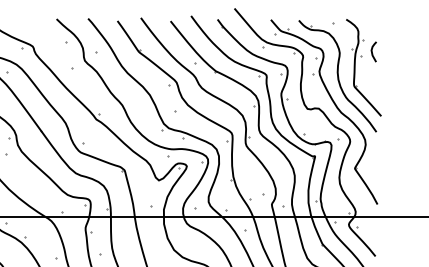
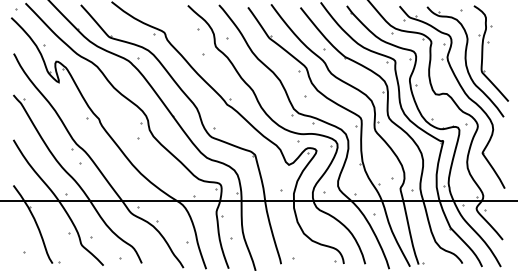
curve: (373, 51) -> (500, 37), removed

